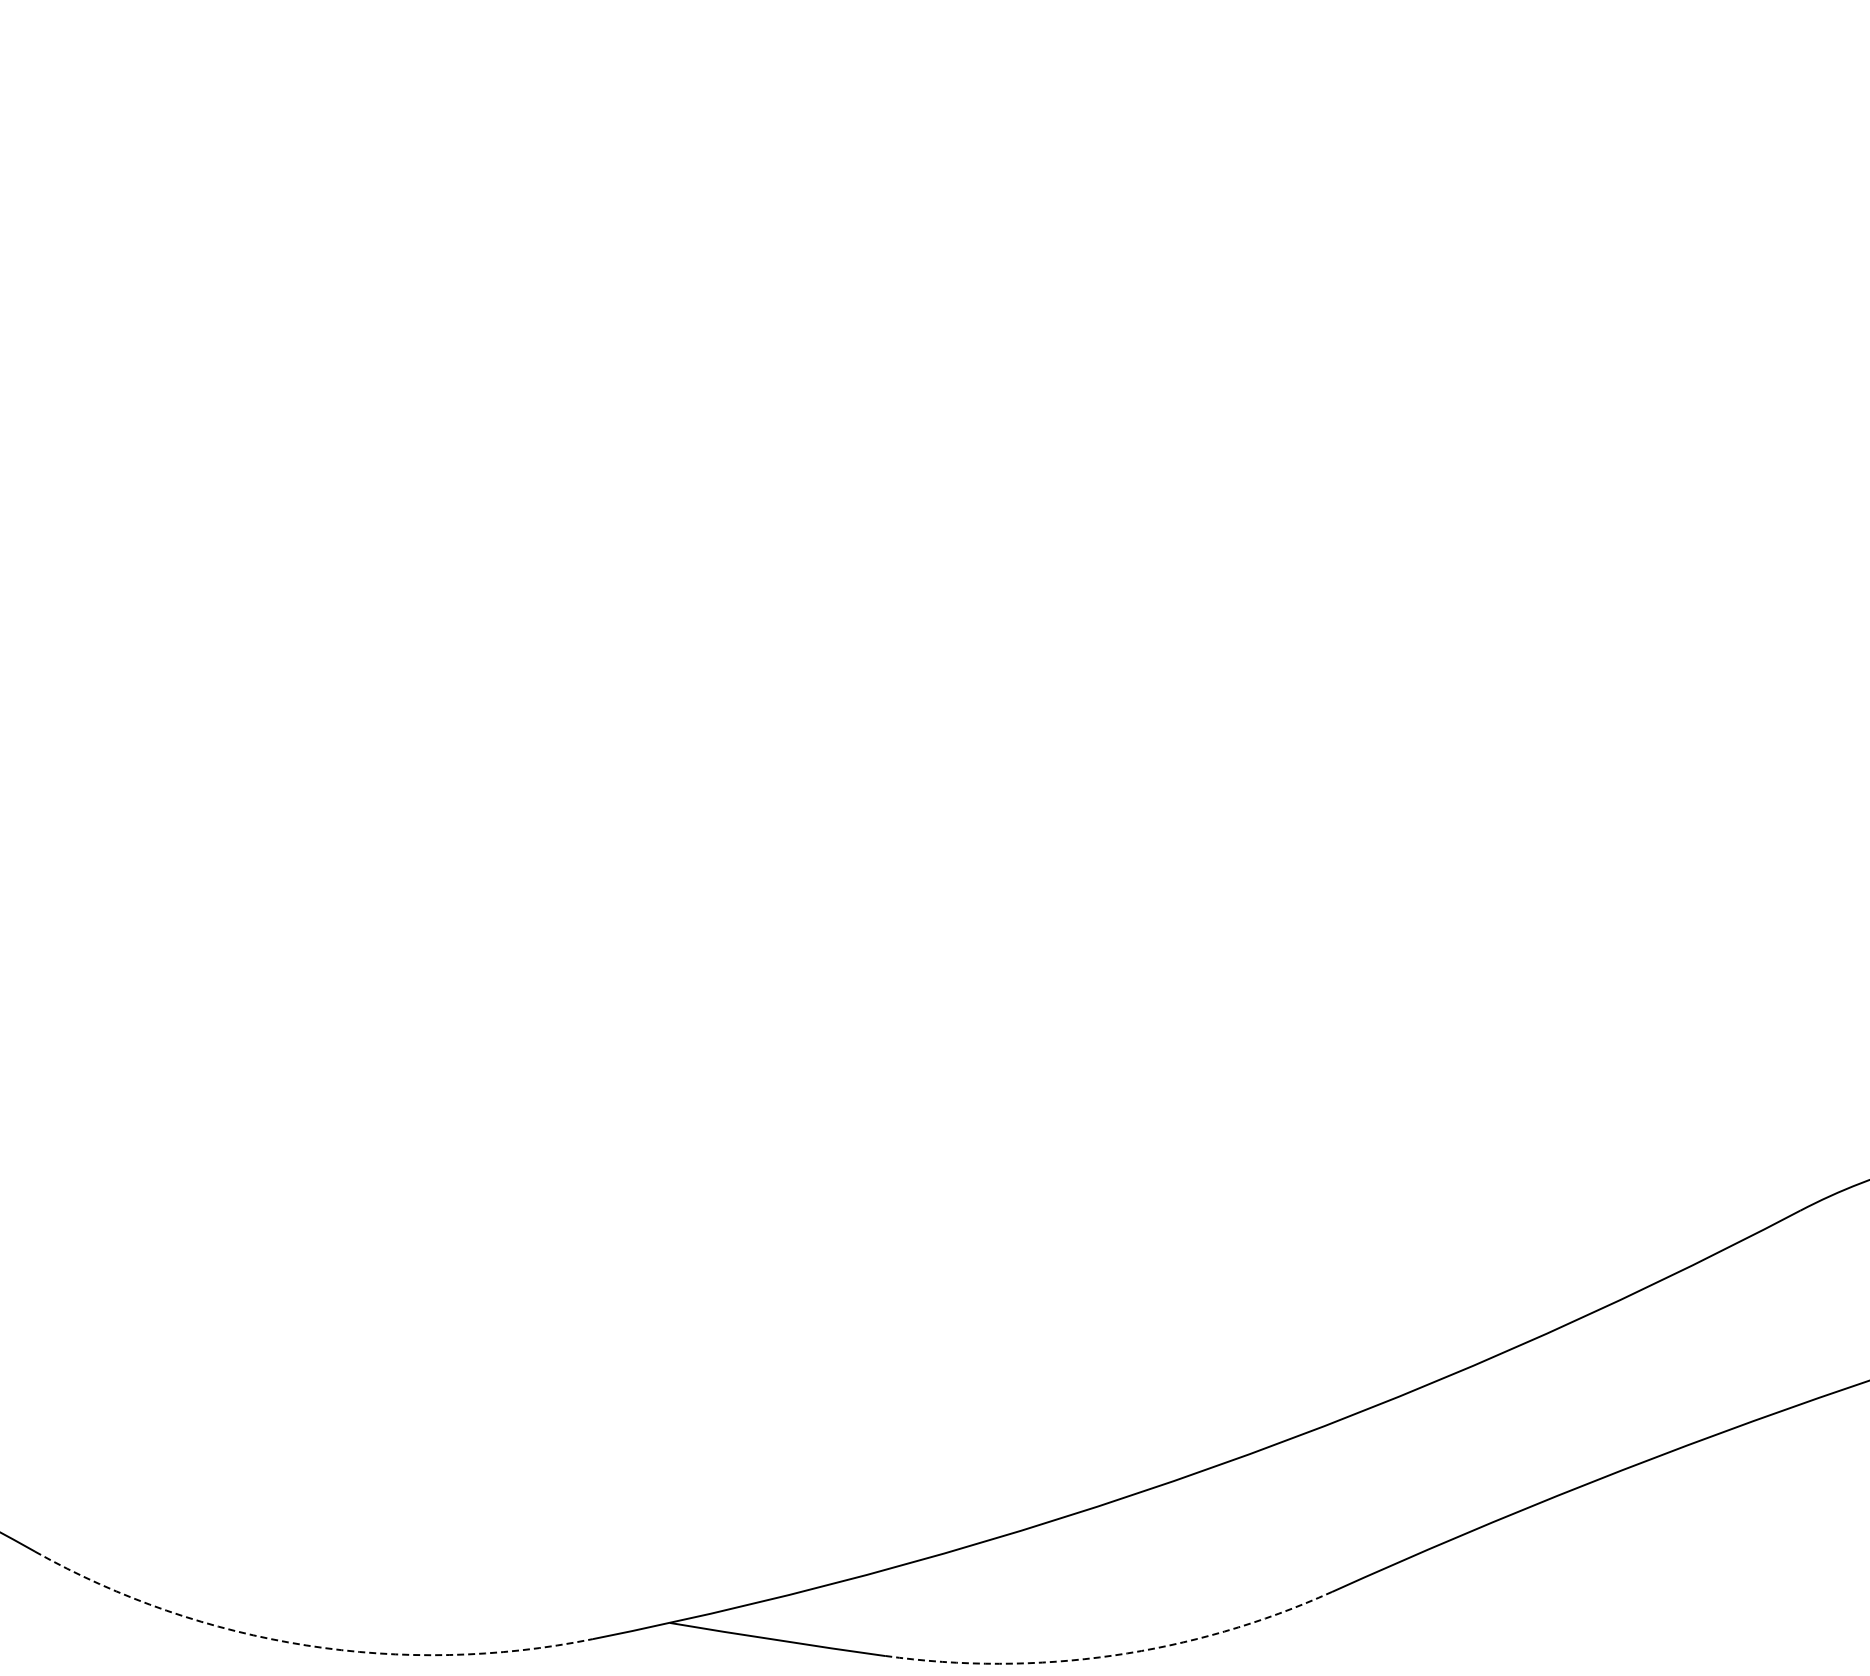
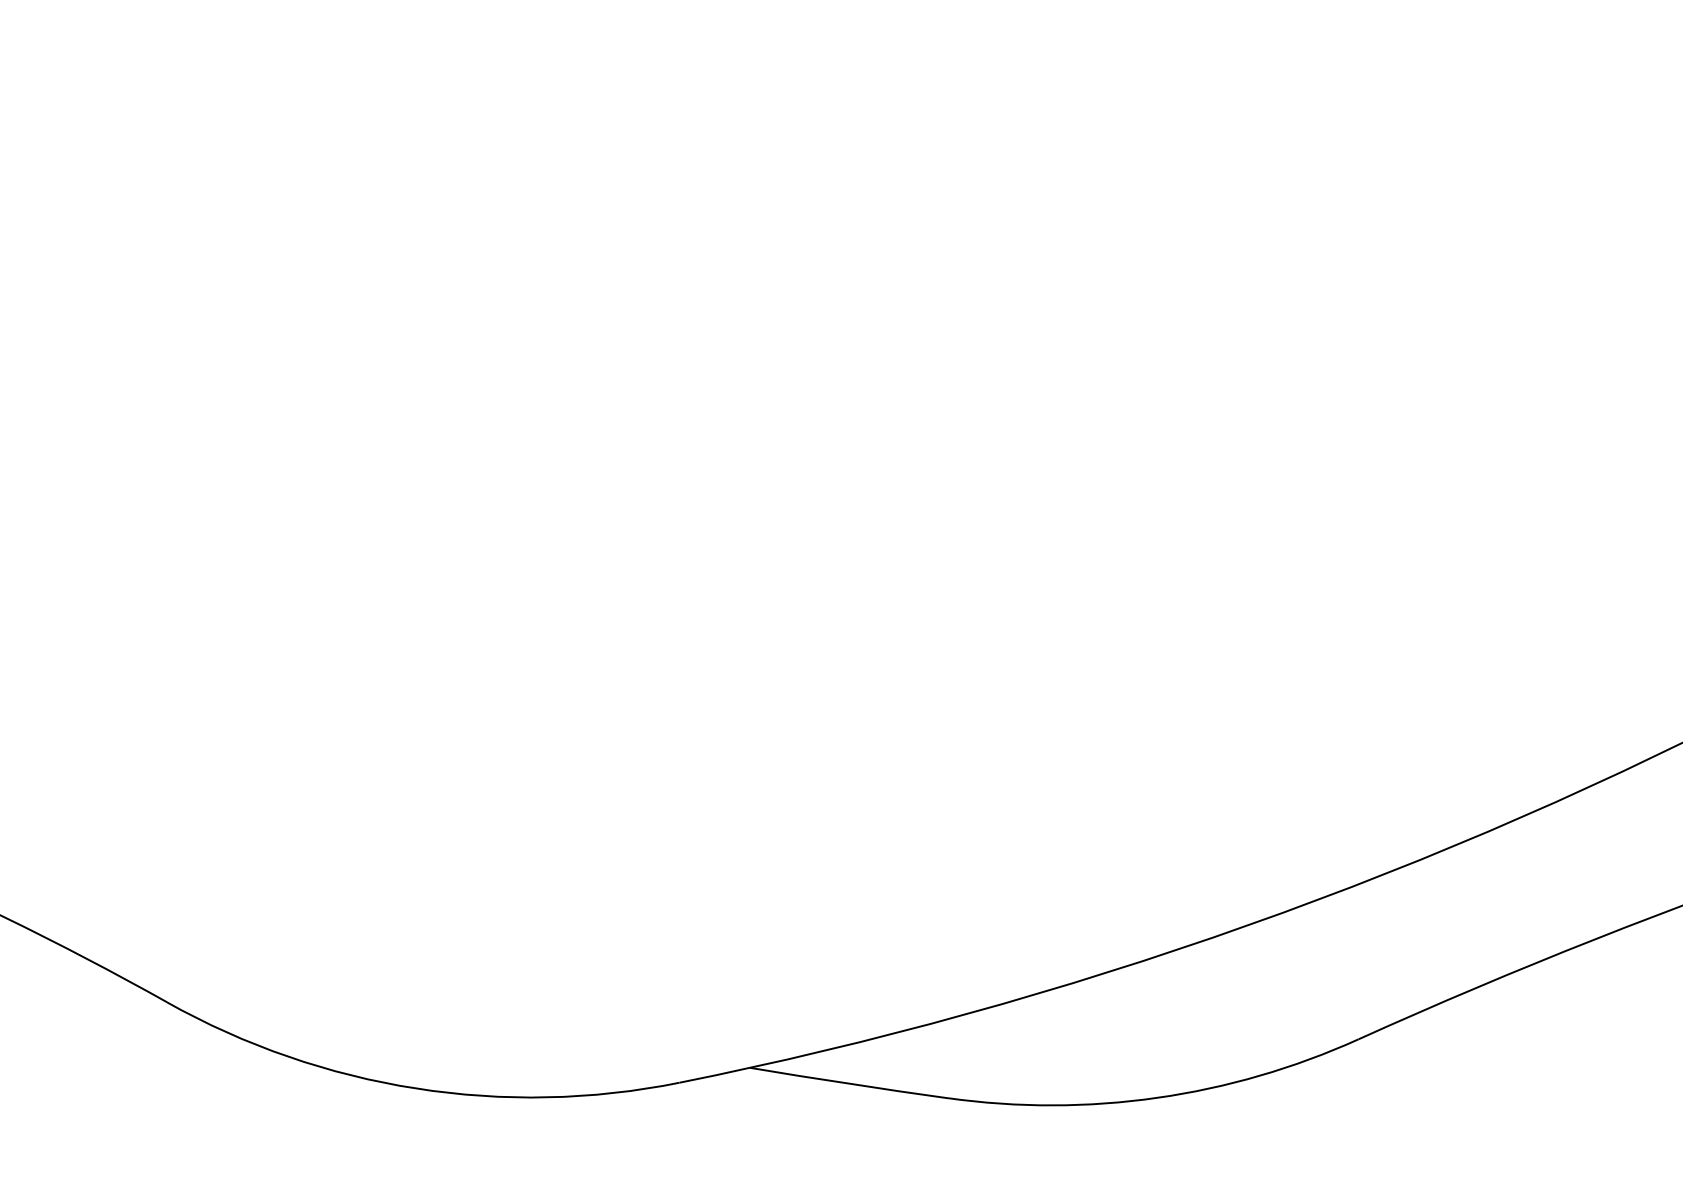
arc: (306, 1645) -> (416, 1088), dashed -> solid
arc: (1113, 1655) -> (1157, 1097), dashed -> solid

